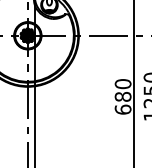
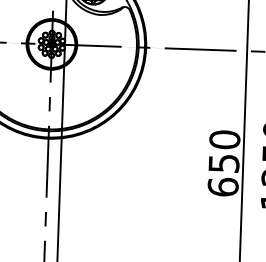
text: (122, 96) -> (222, 162), 680 -> 650

